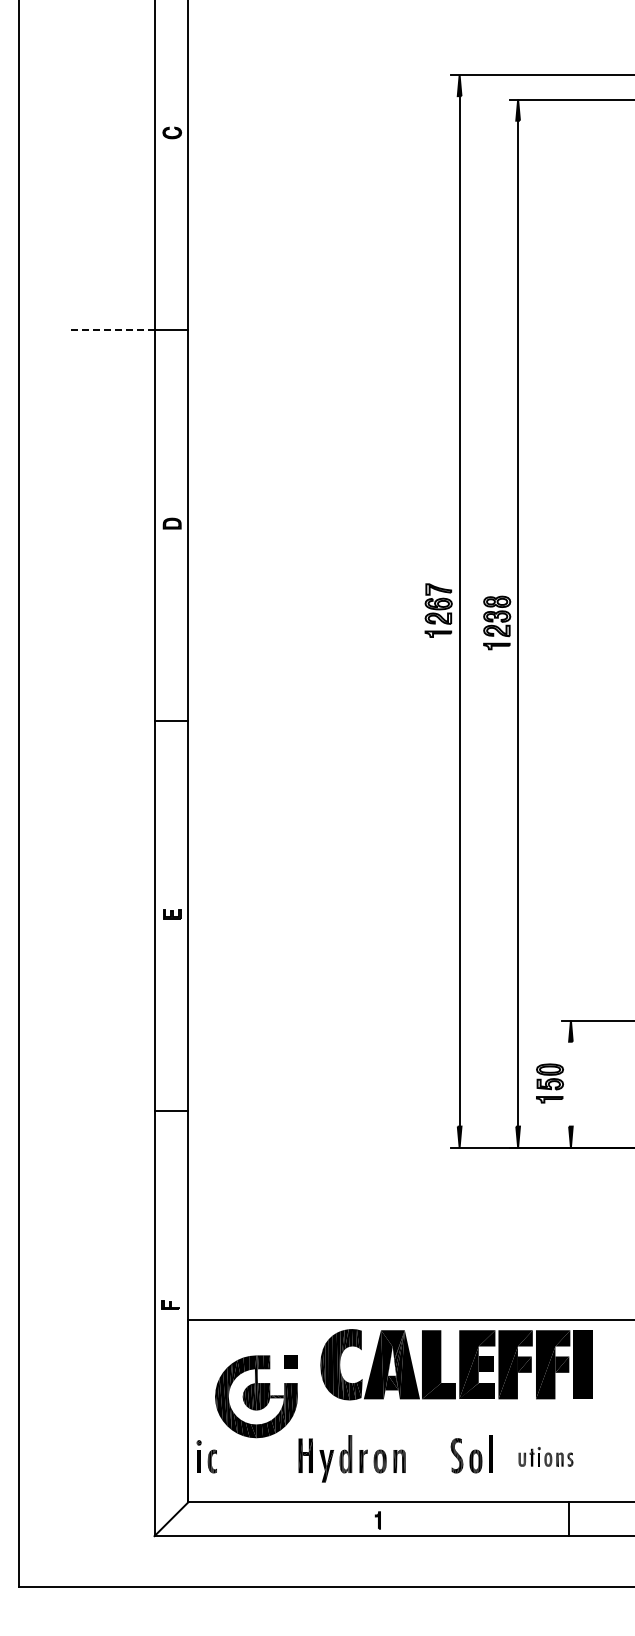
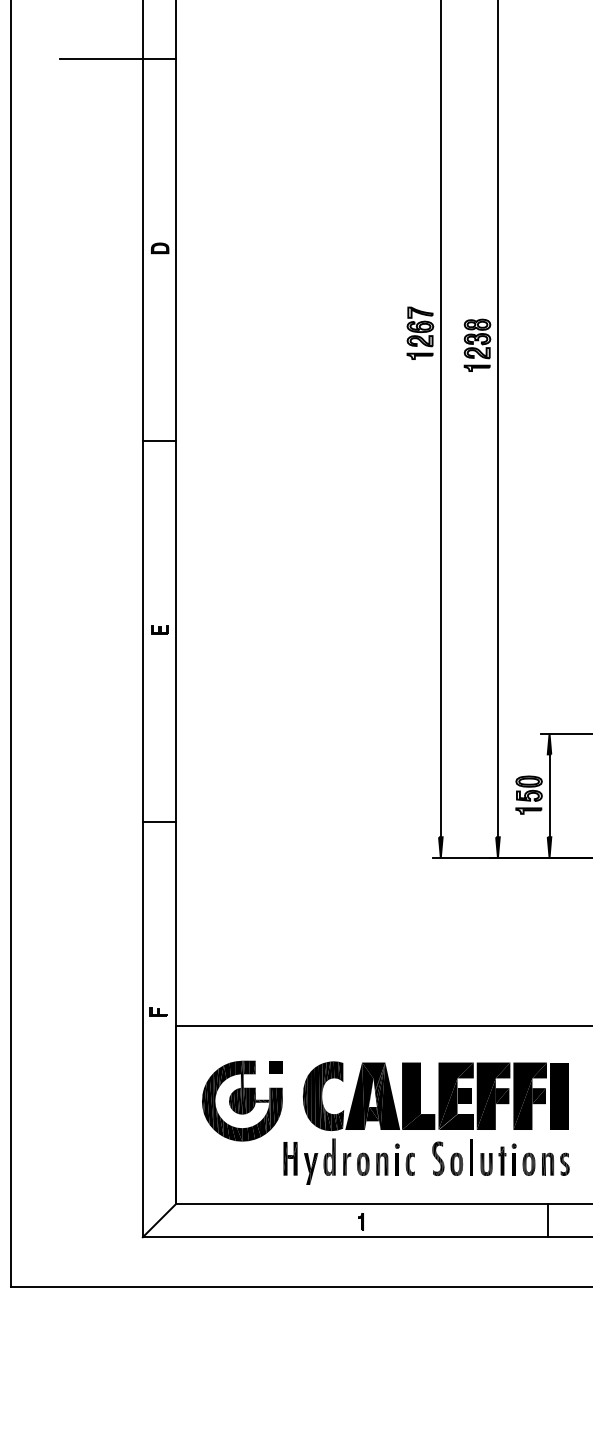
line: (111, 329) -> (100, 58), dashed -> solid
line: (570, 1083) -> (549, 795), added
part: (456, 1364) -> (435, 1095), moved
part: (206, 1456) -> (404, 1159), moved
part: (545, 1456) -> (524, 1159), size x1.67

